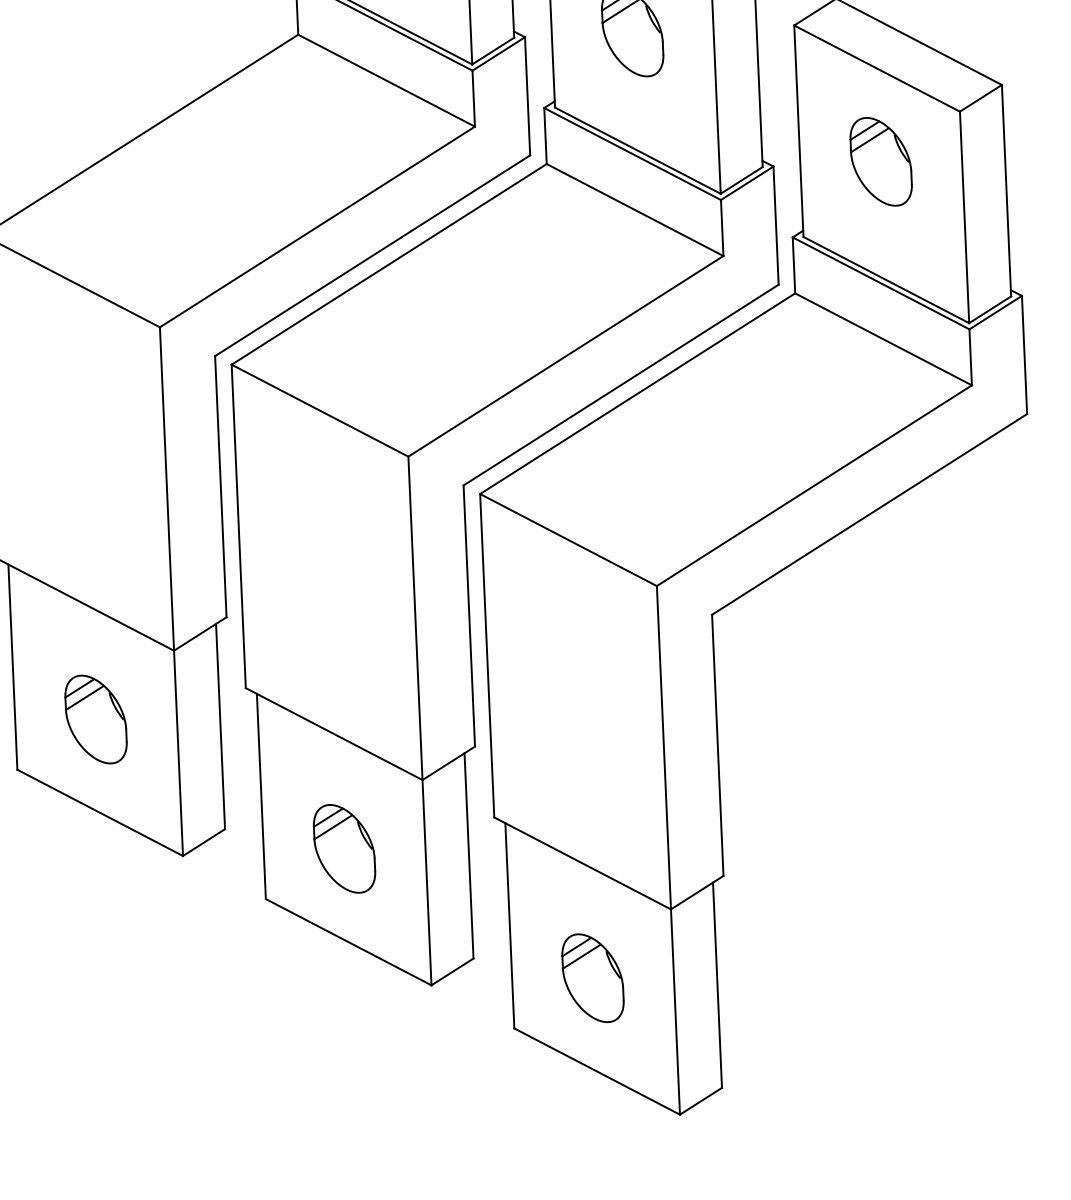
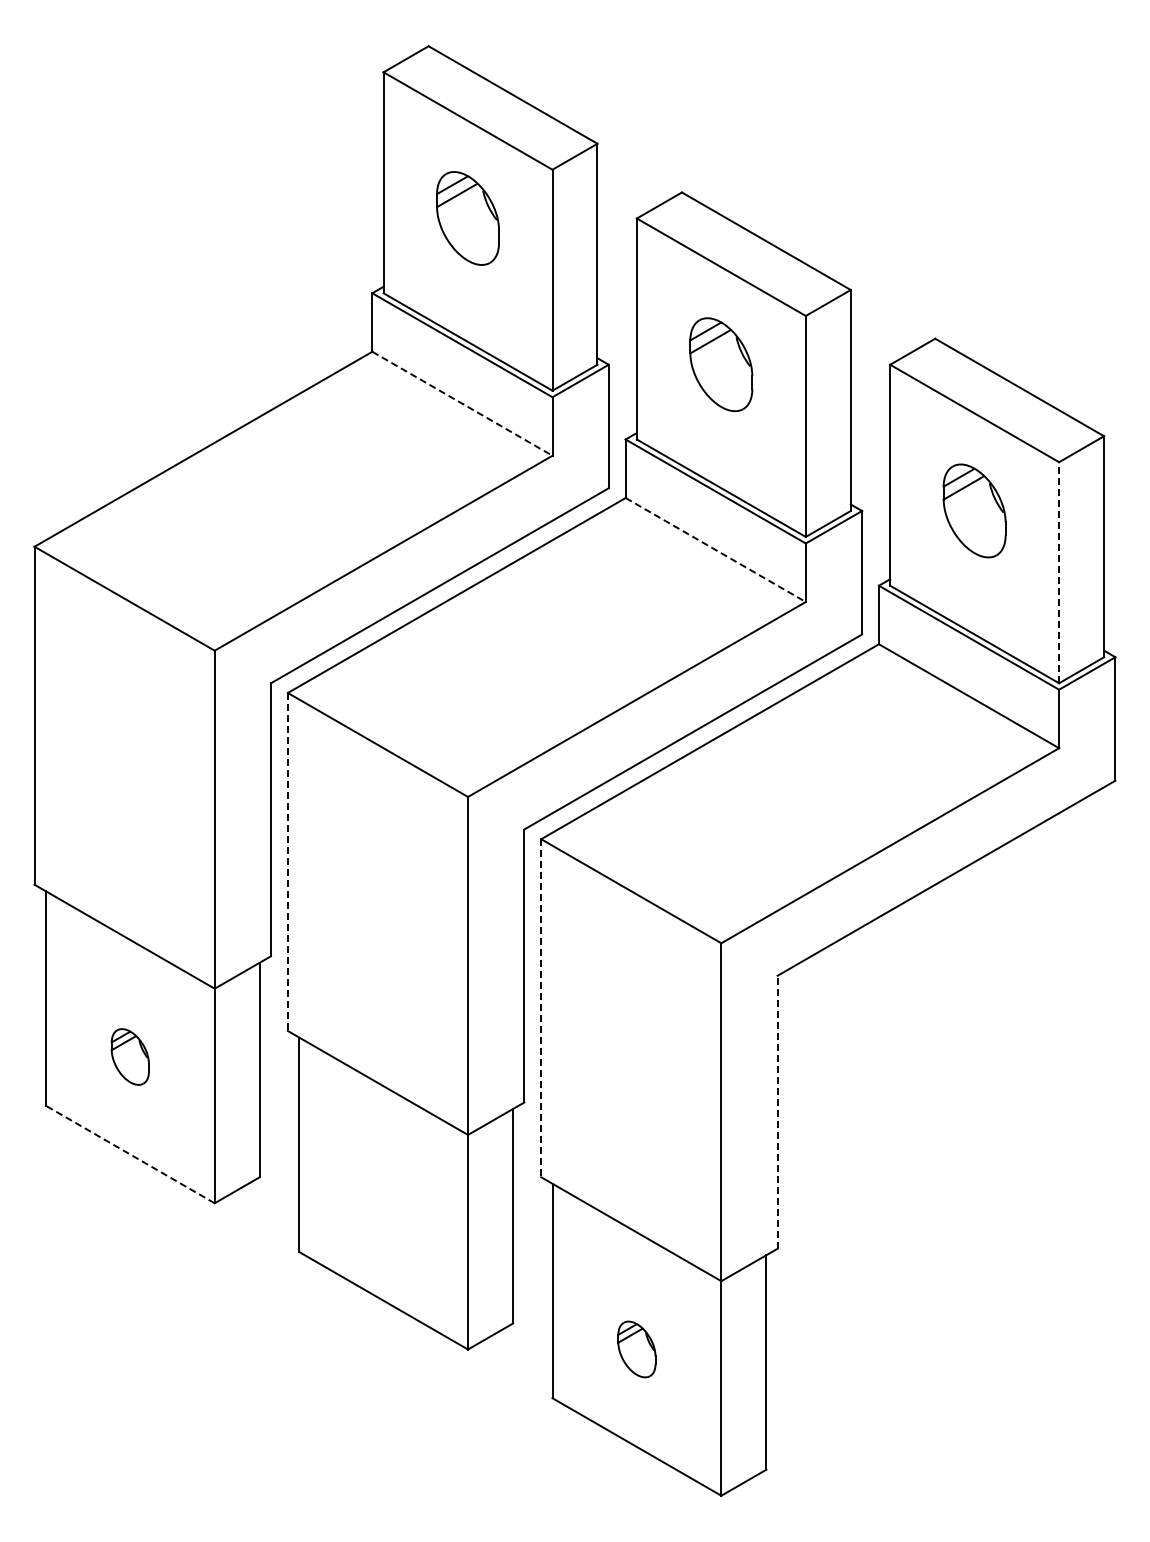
line: (386, 81) -> (462, 404), solid -> dashed
line: (635, 210) -> (716, 550), solid -> dashed
line: (964, 217) -> (1059, 572), solid -> dashed
line: (238, 526) -> (287, 862), solid -> dashed
line: (487, 655) -> (541, 1008), solid -> dashed
part: (96, 719) -> (130, 1056), size x0.6
line: (717, 744) -> (777, 1111), solid -> dashed
line: (99, 812) -> (129, 1154), solid -> dashed
part: (344, 848) -> (383, 1202), removed
part: (592, 978) -> (636, 1349), size x0.6

